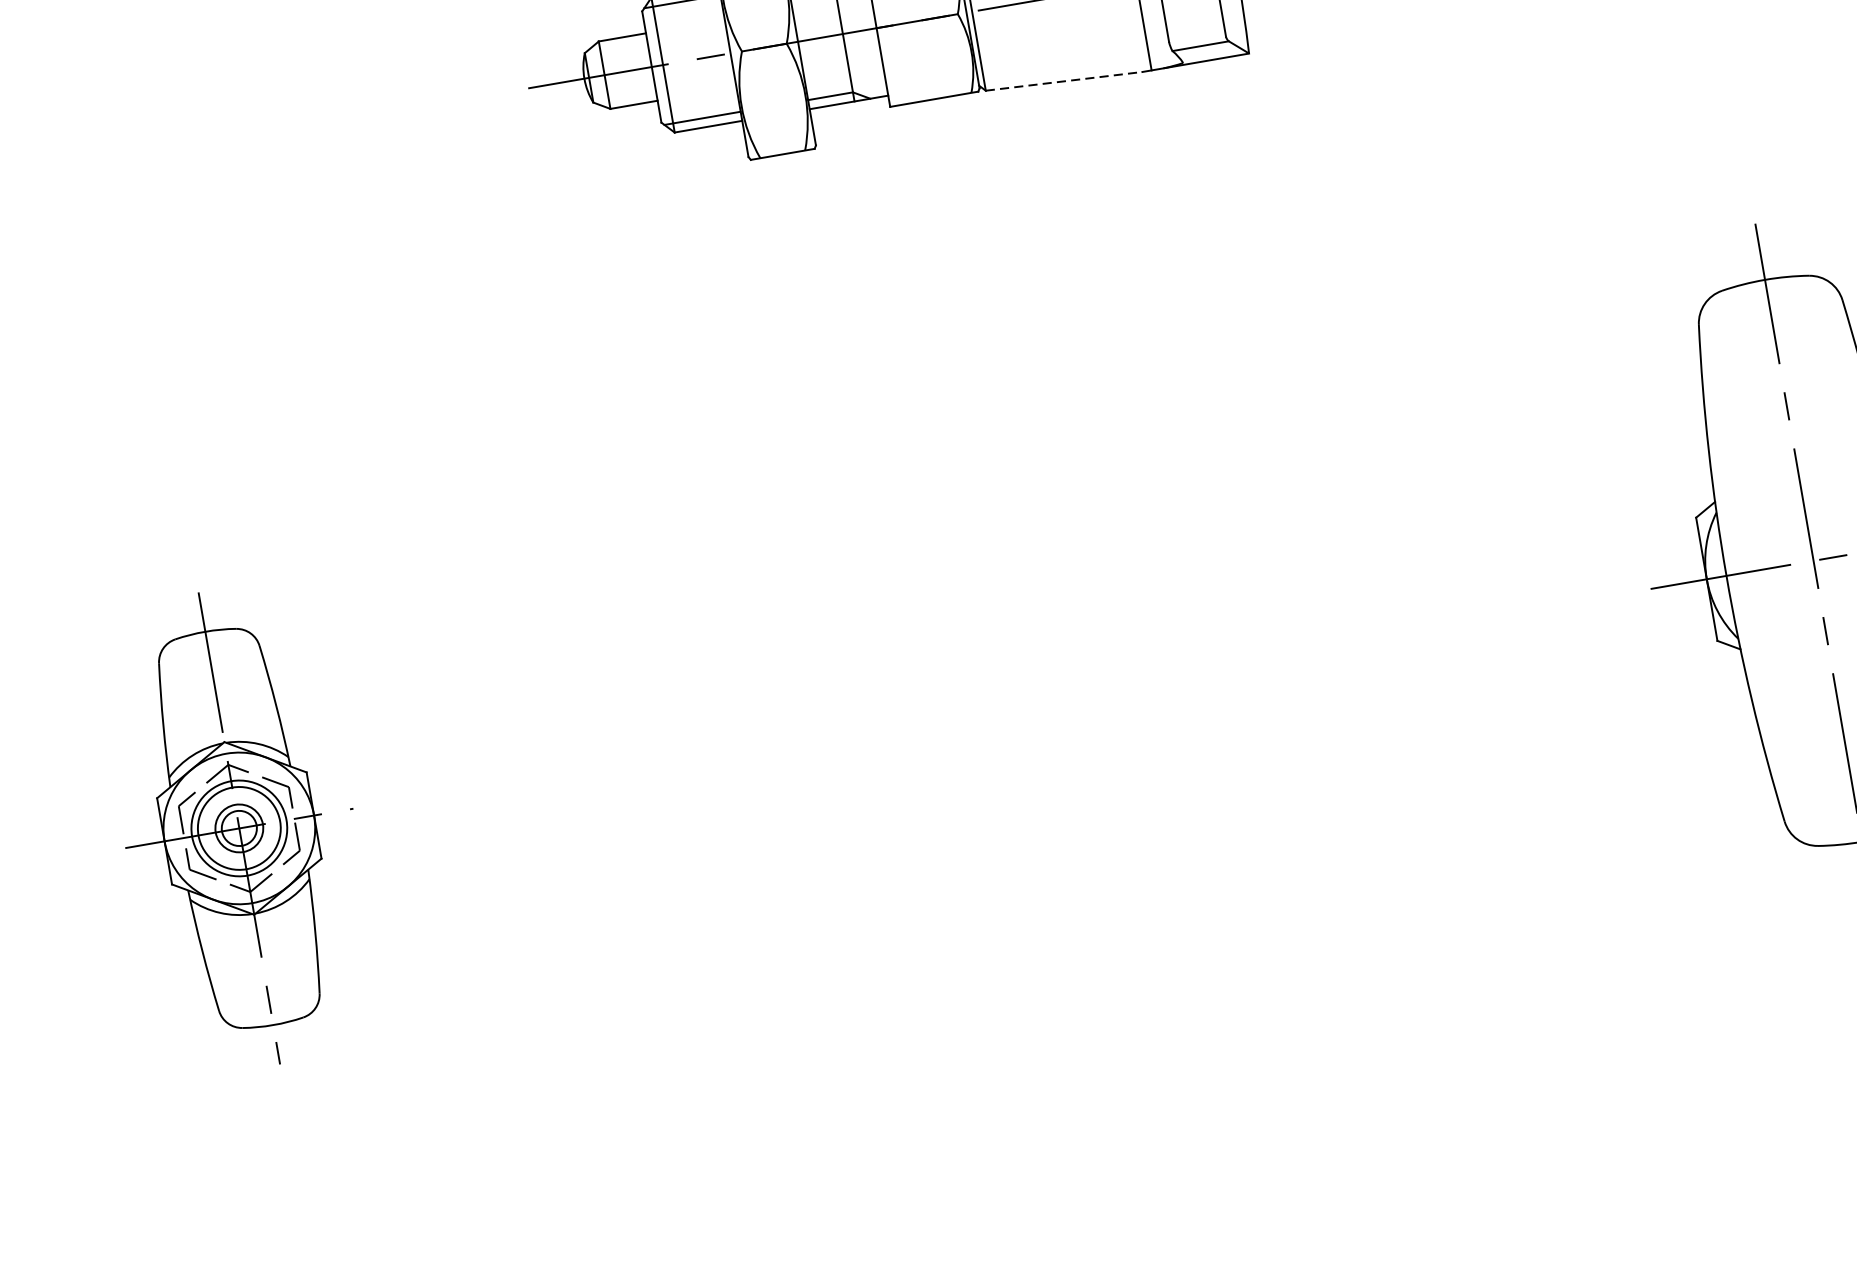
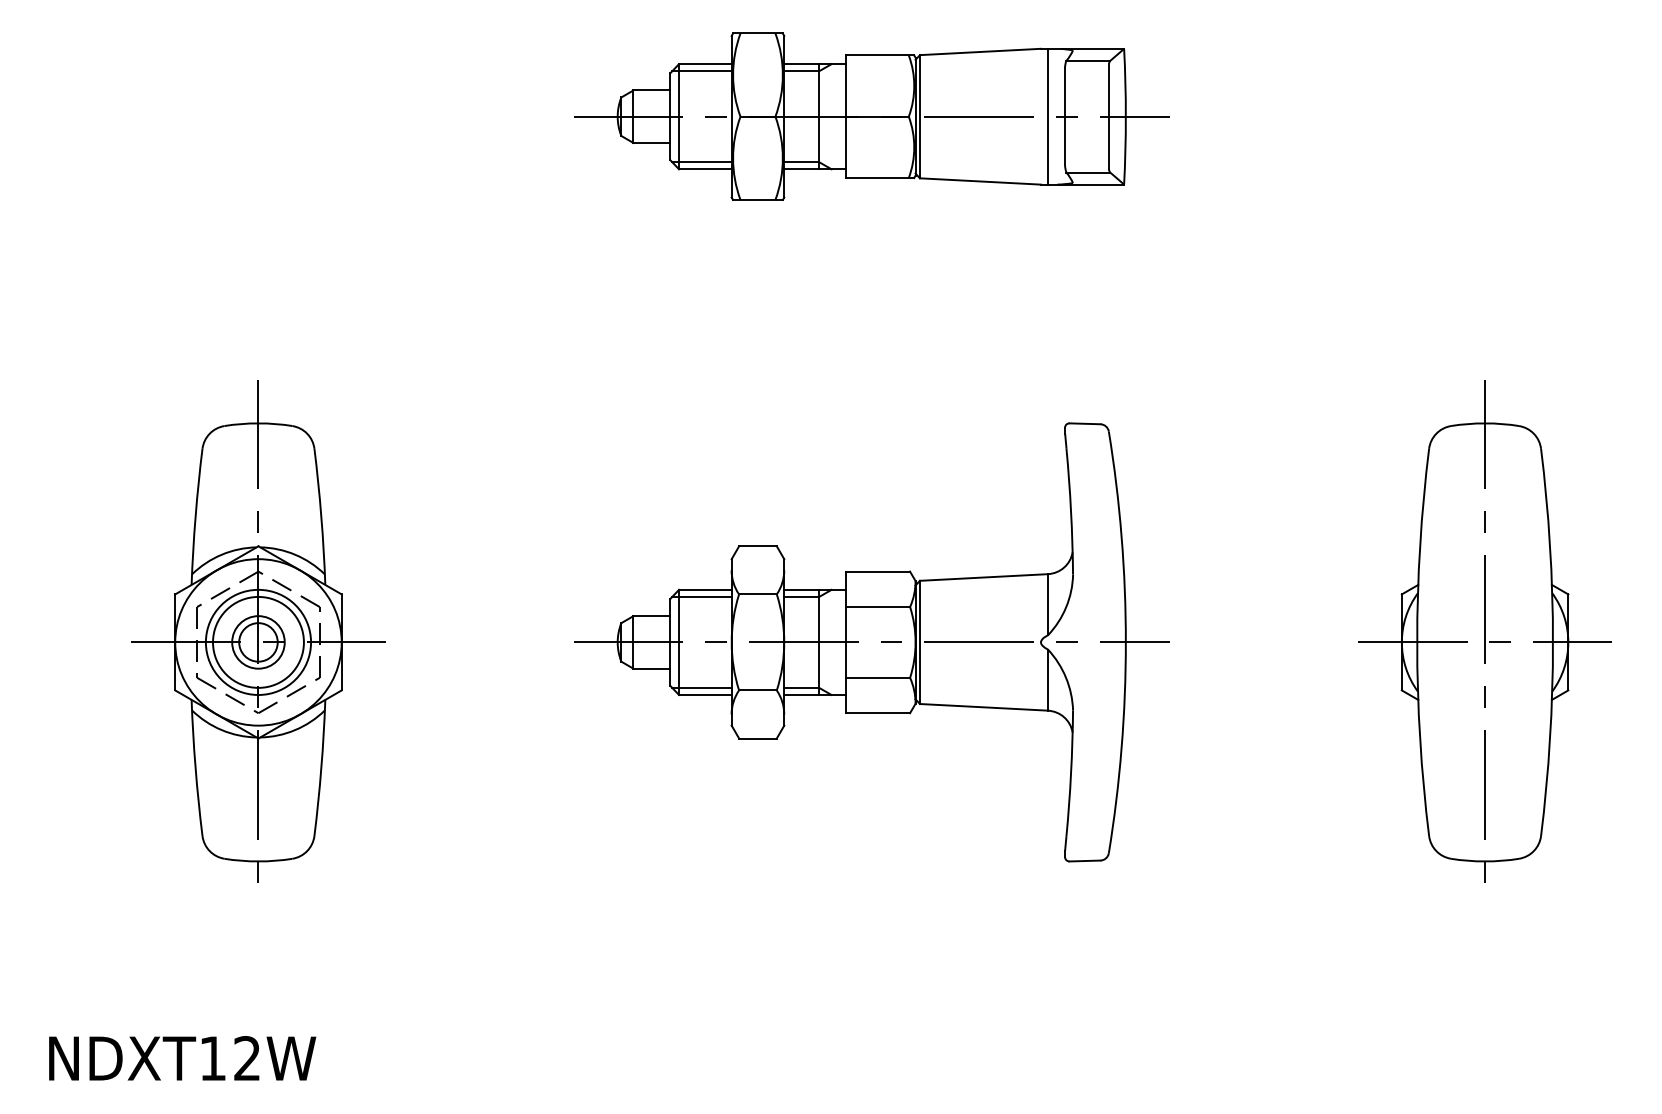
line: (1064, 81) -> (980, 181), dashed -> solid
part: (1026, 696) -> (871, 642), added
part: (237, 818) -> (258, 631), size x1.43

